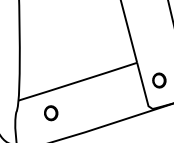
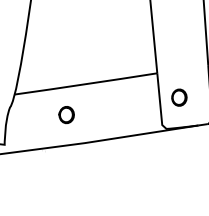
part: (51, 113) -> (66, 115), moved

